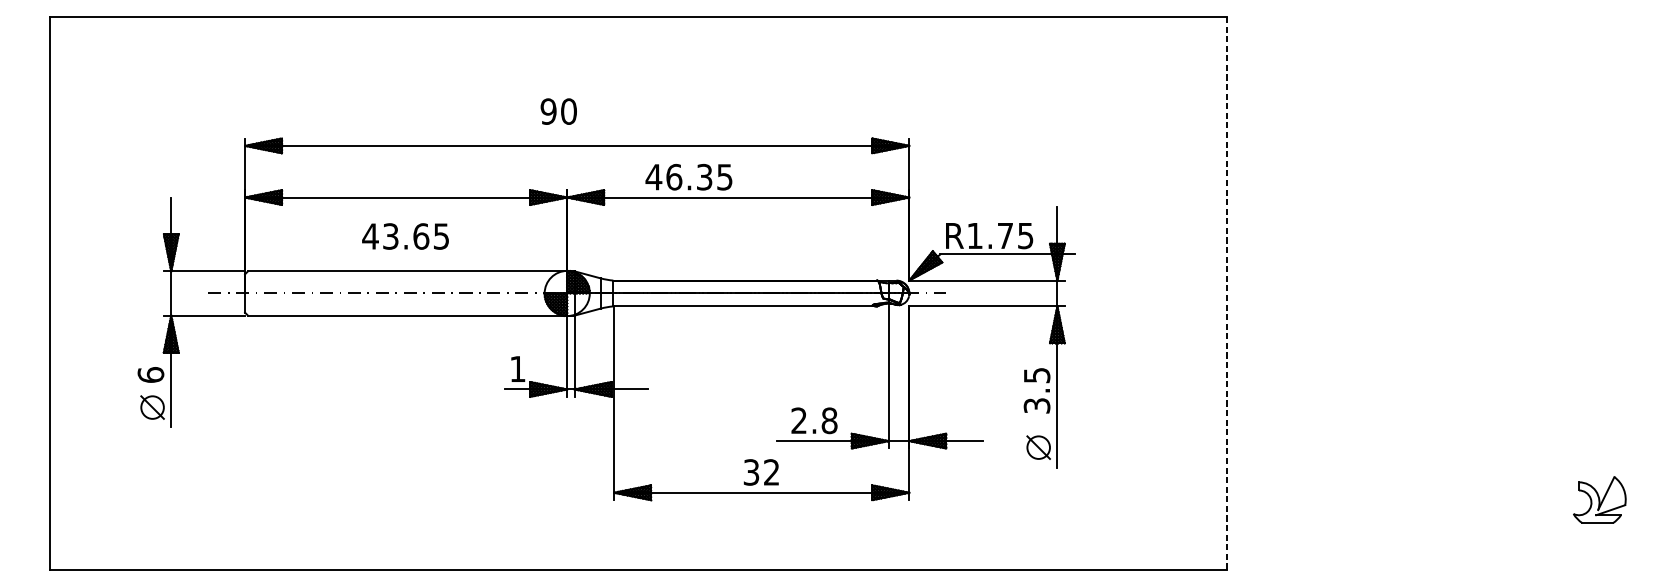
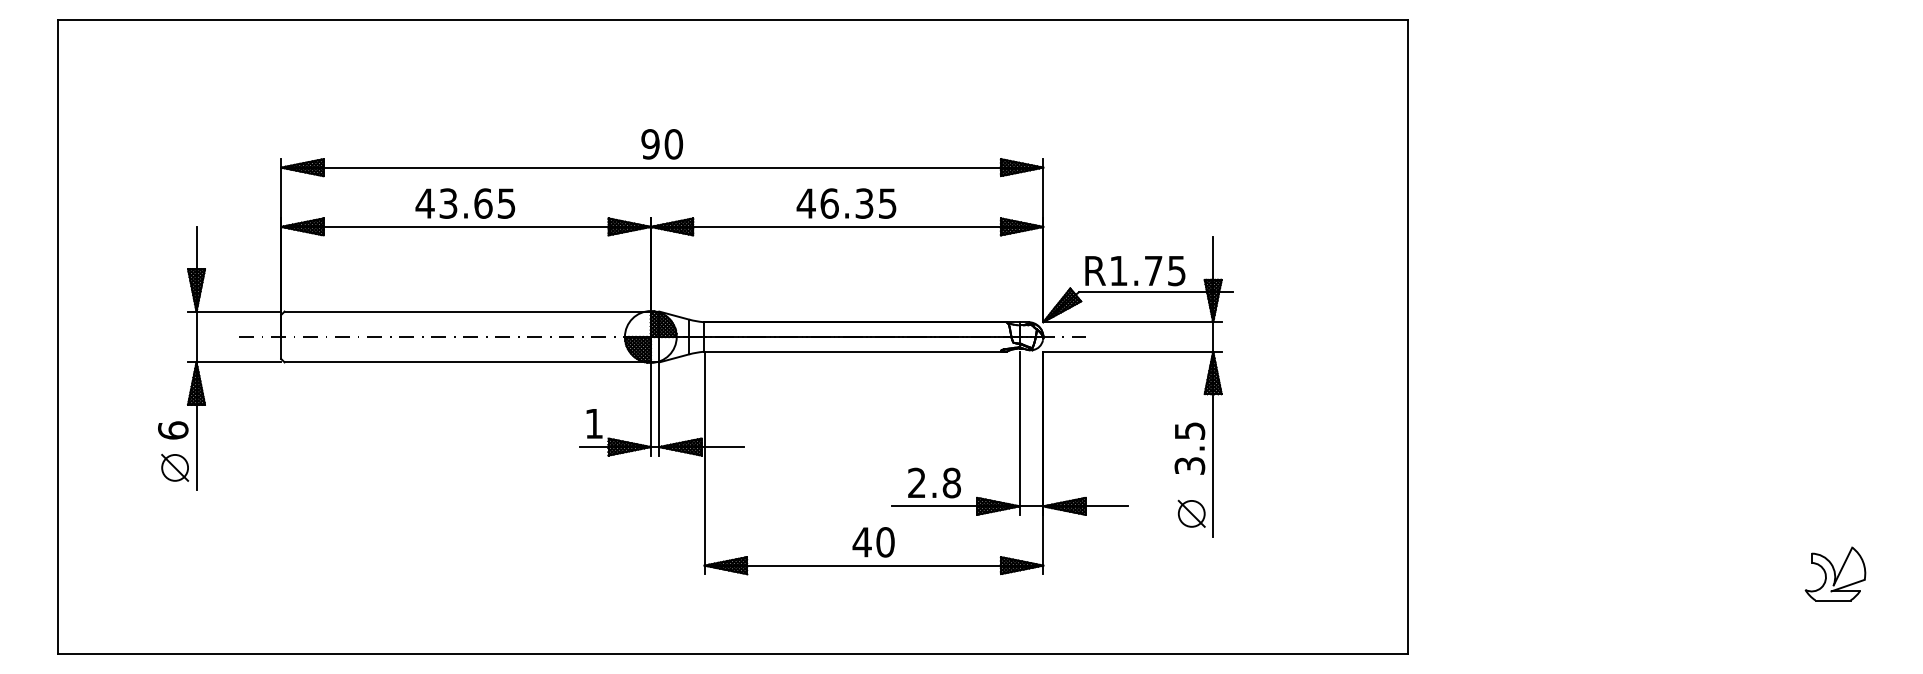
text: (558, 111) -> (661, 144), moved
text: (688, 177) -> (846, 203), moved
text: (405, 236) -> (465, 203), moved
line: (1227, 293) -> (1408, 337), dashed -> solid
text: (761, 472) -> (873, 542), 32 -> 40

